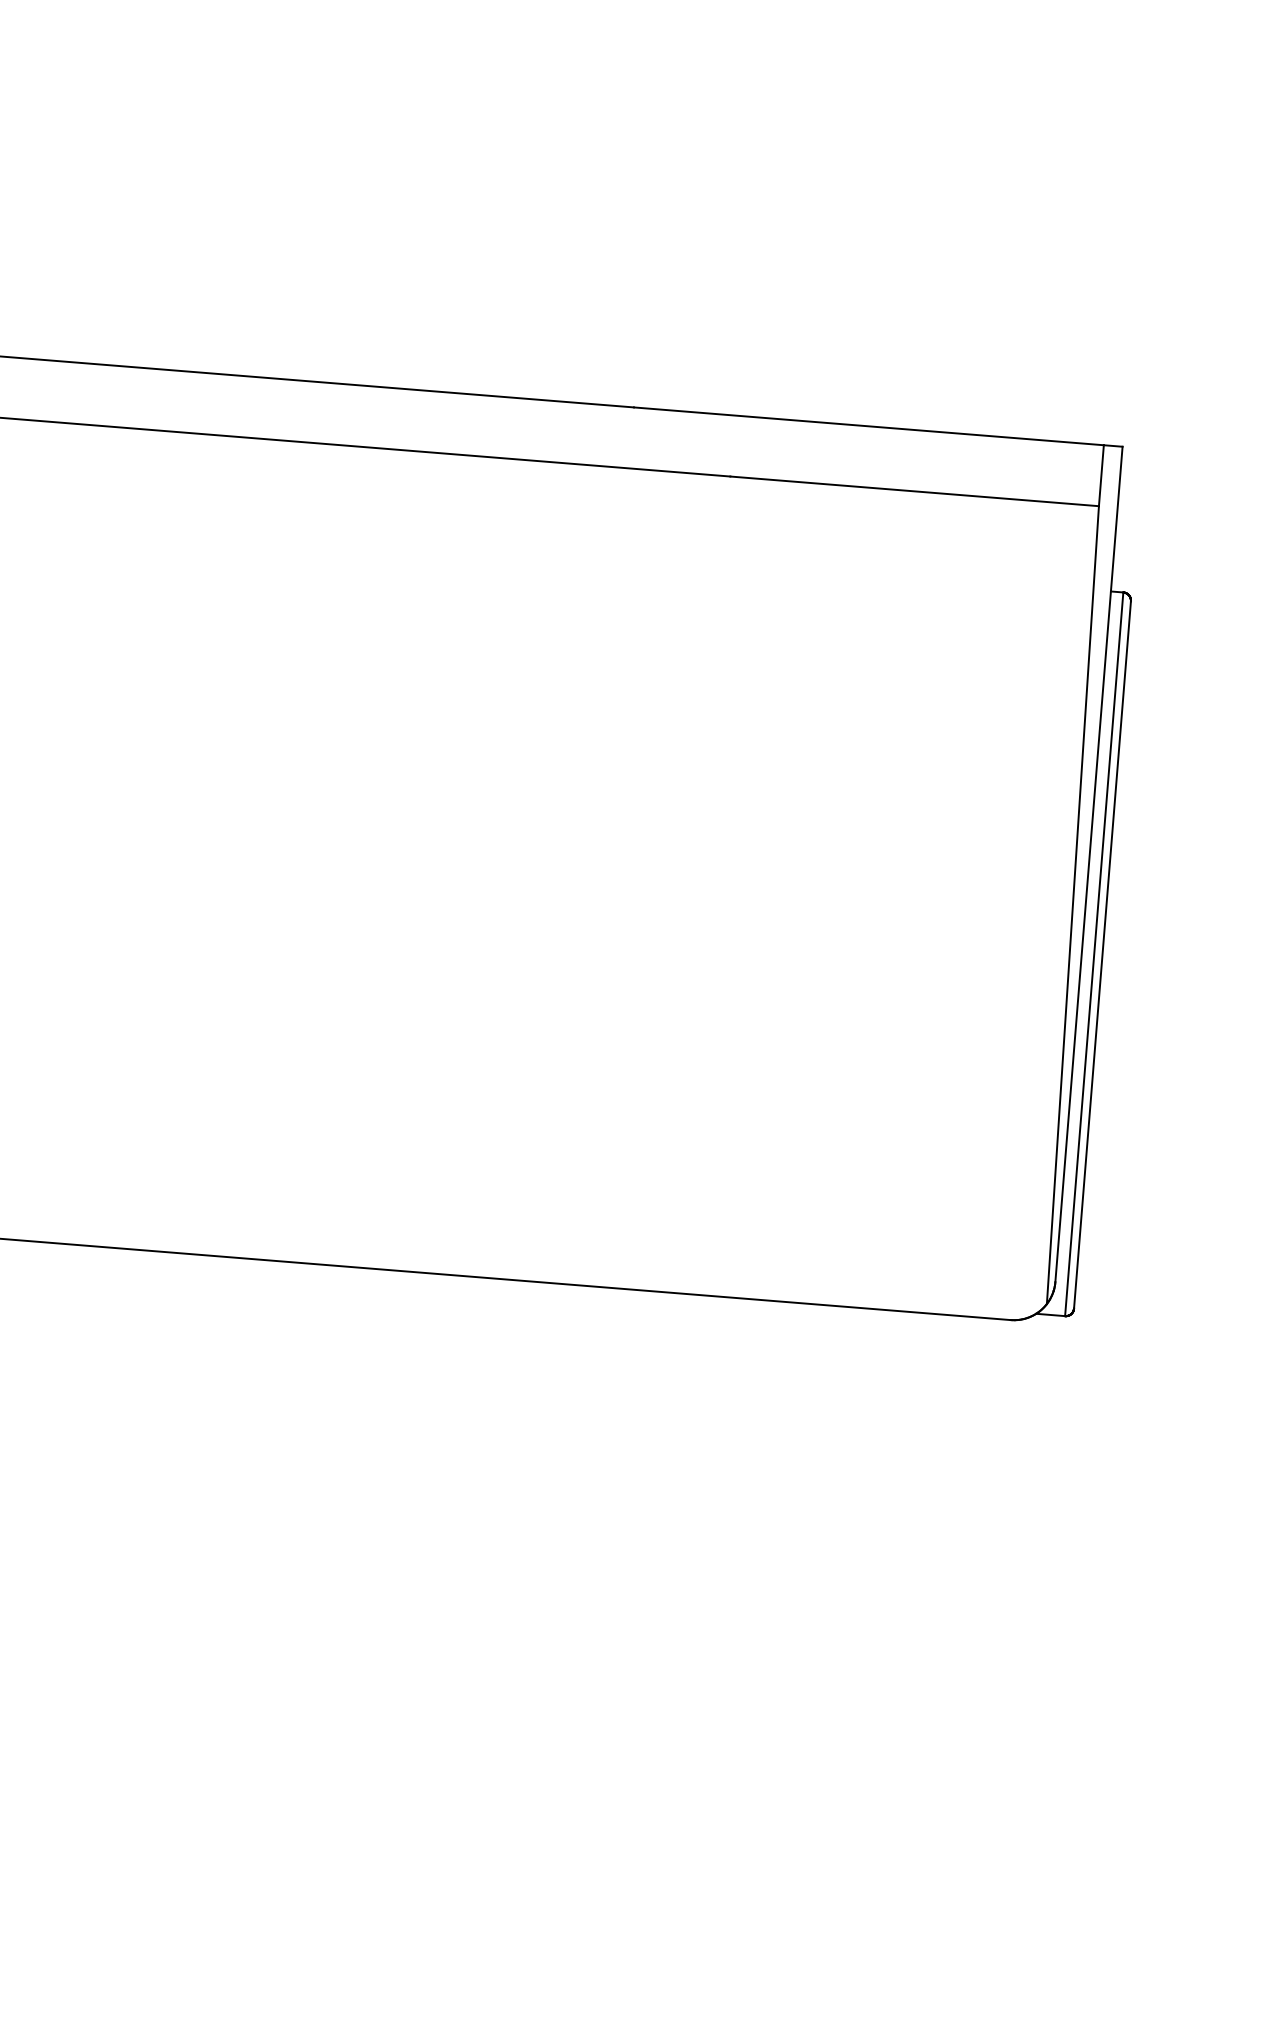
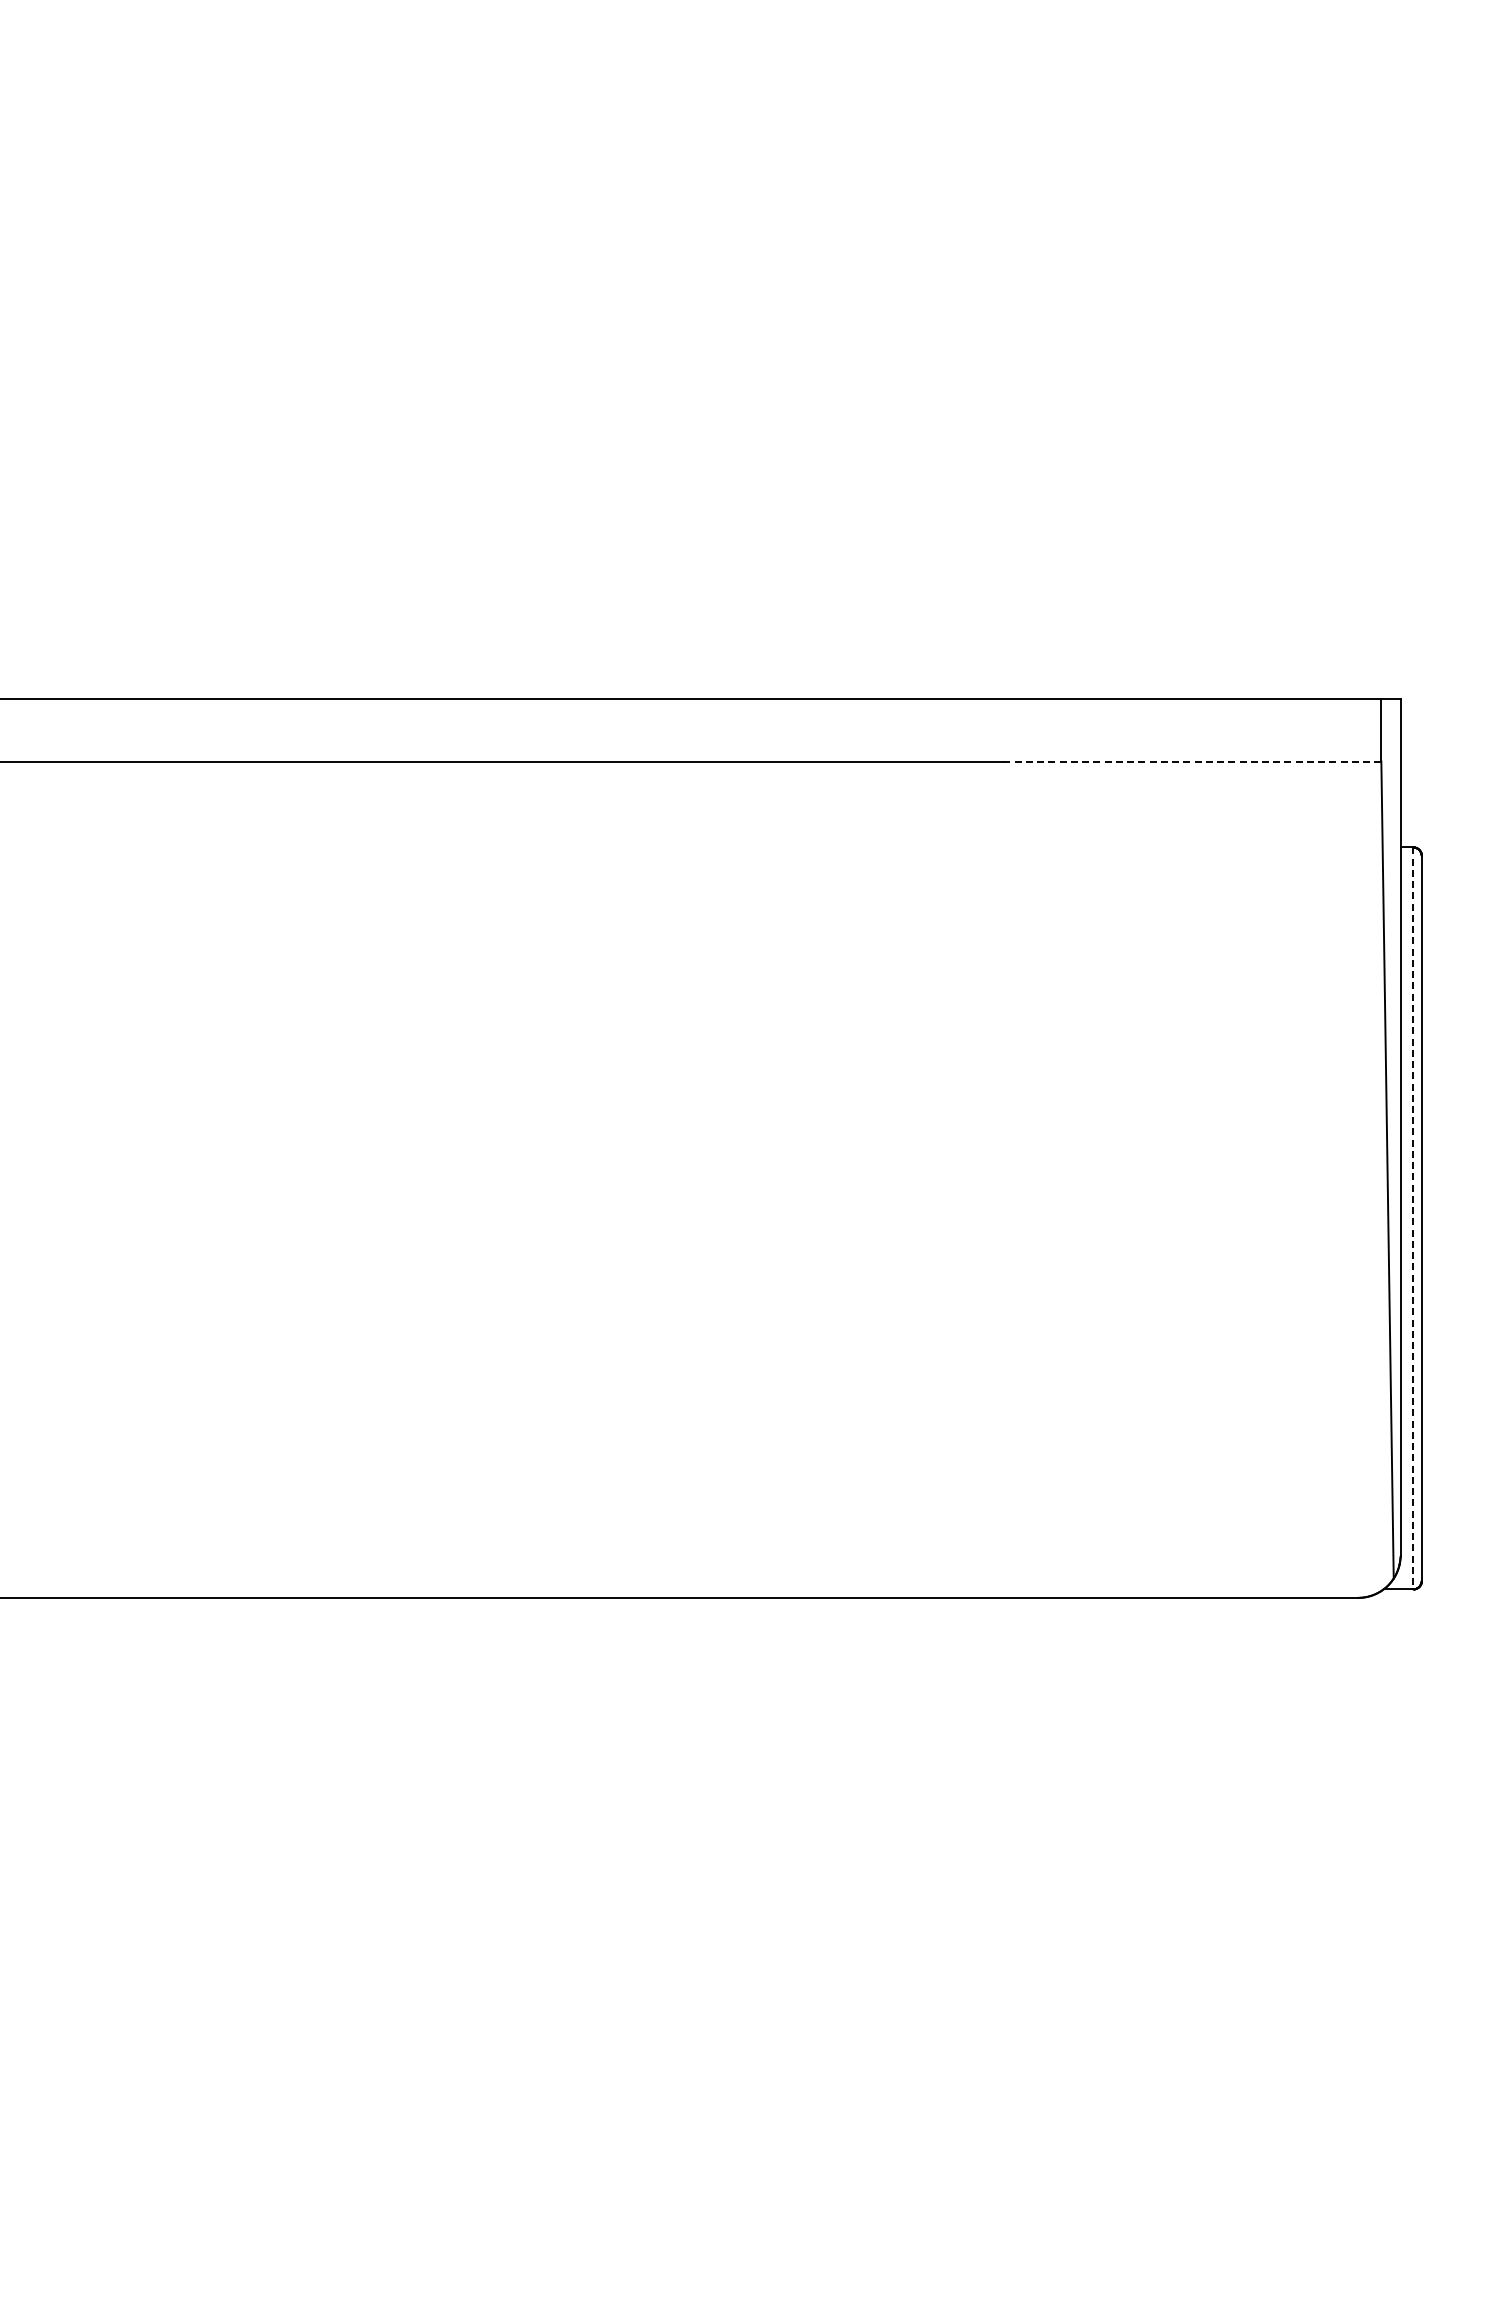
line: (914, 491) -> (1192, 761), solid -> dashed
line: (1094, 954) -> (1413, 1218), solid -> dashed

